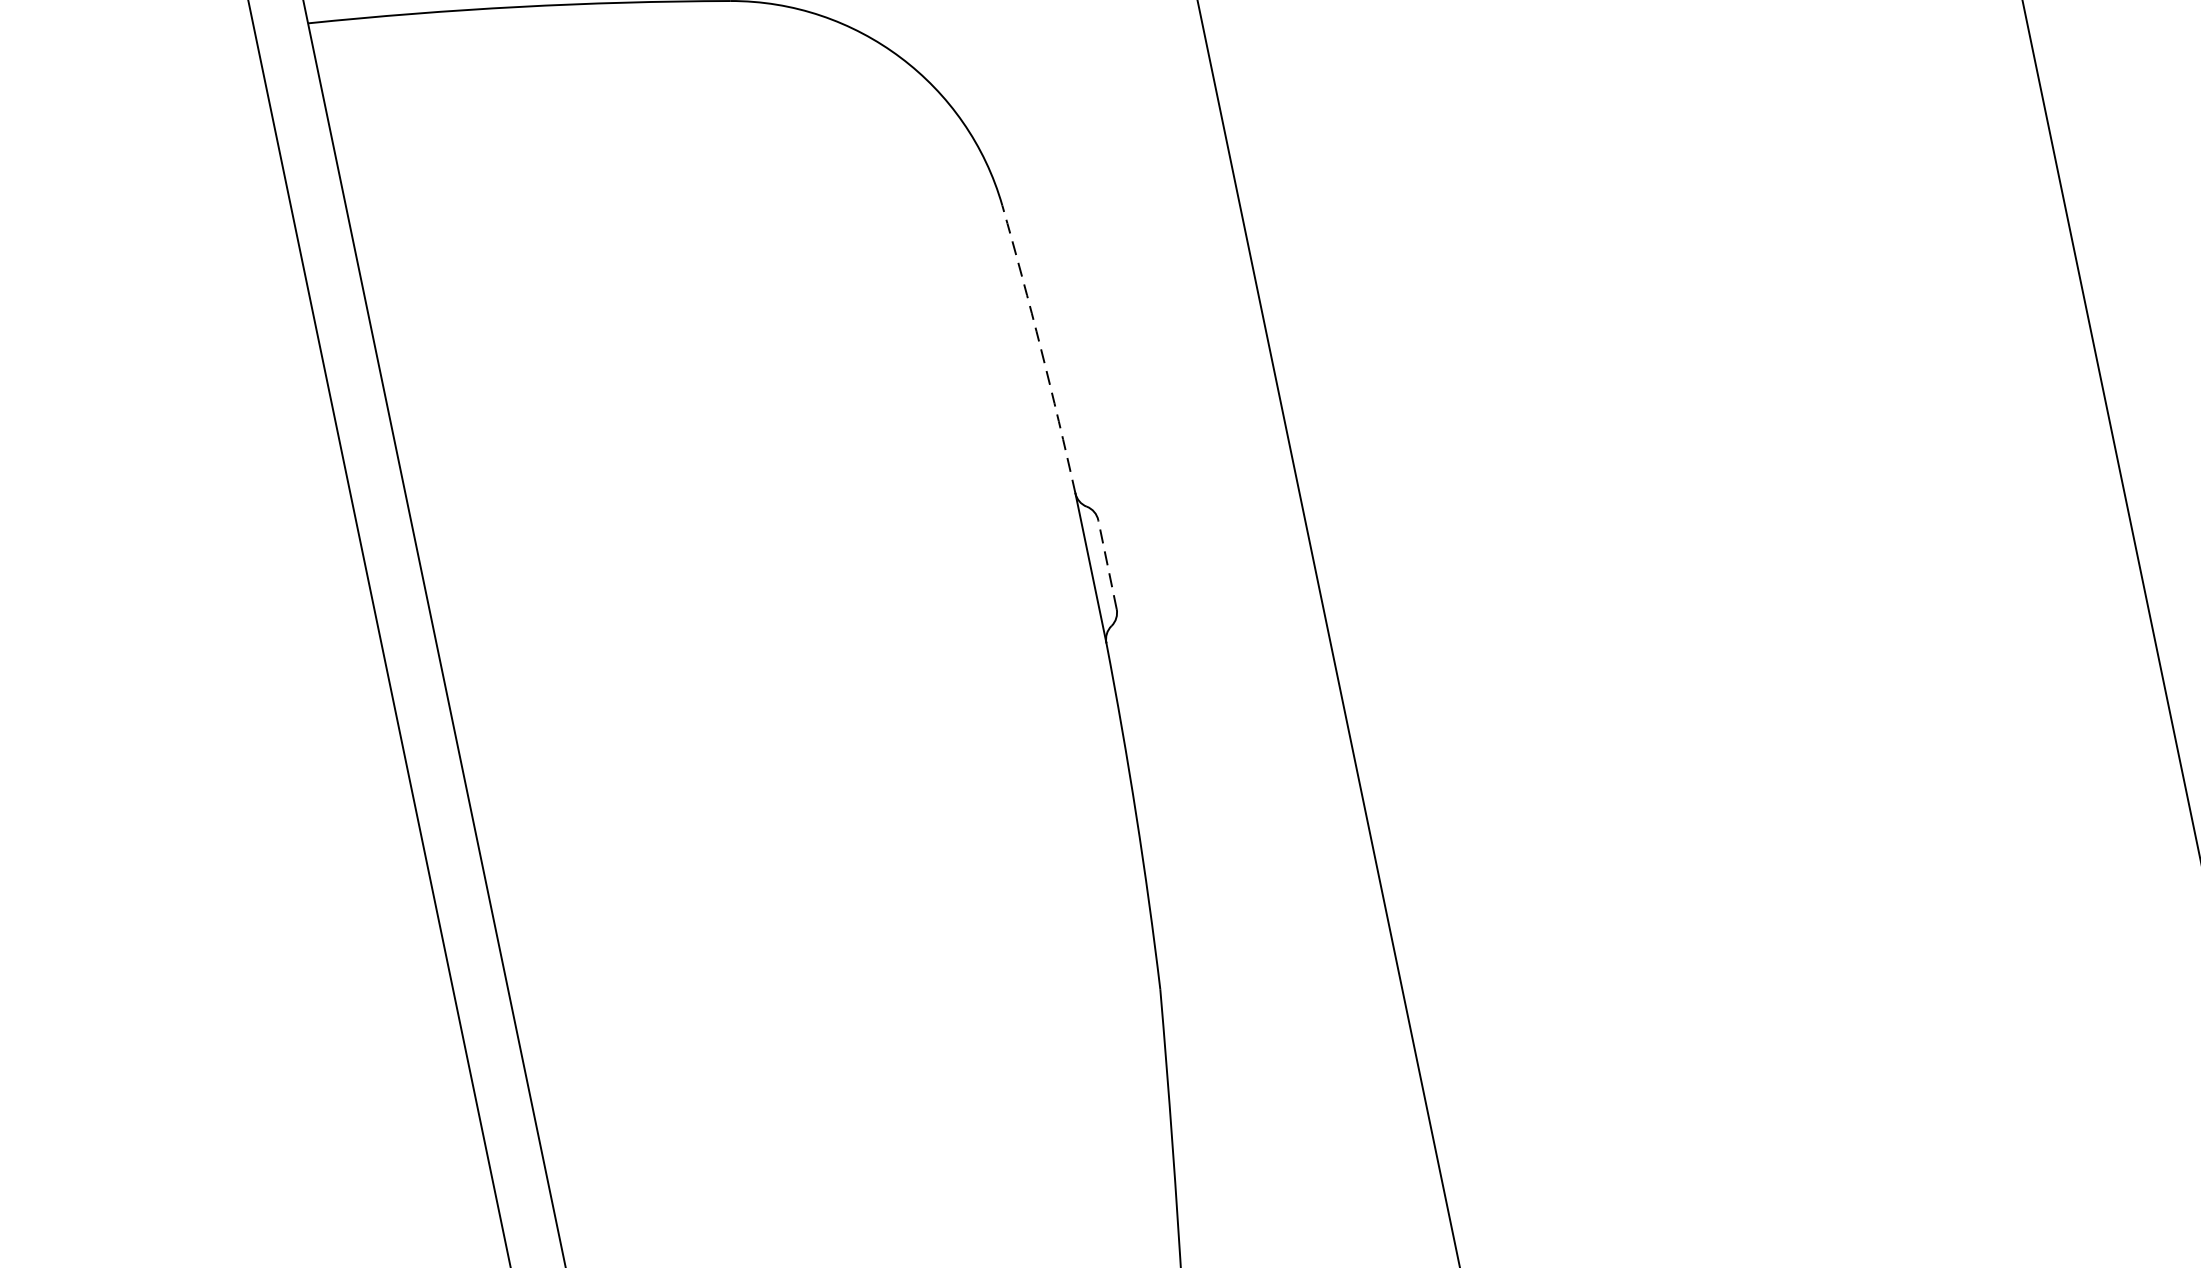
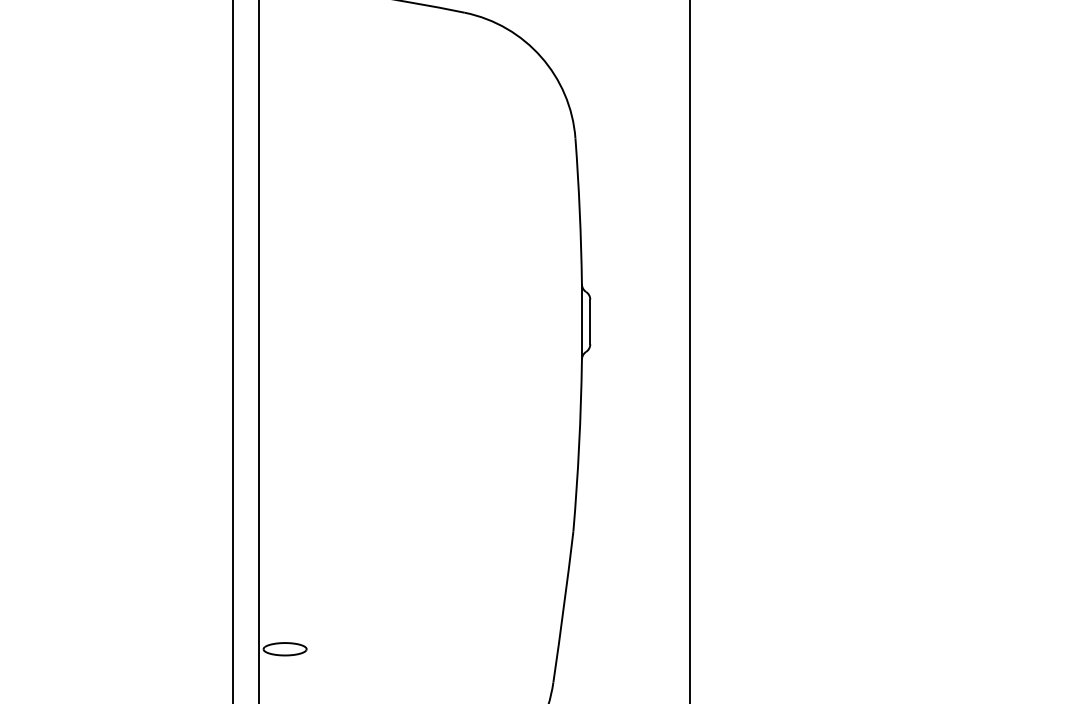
arc: (1040, 349) -> (579, 211), dashed -> solid
line: (1107, 563) -> (590, 321), dashed -> solid

